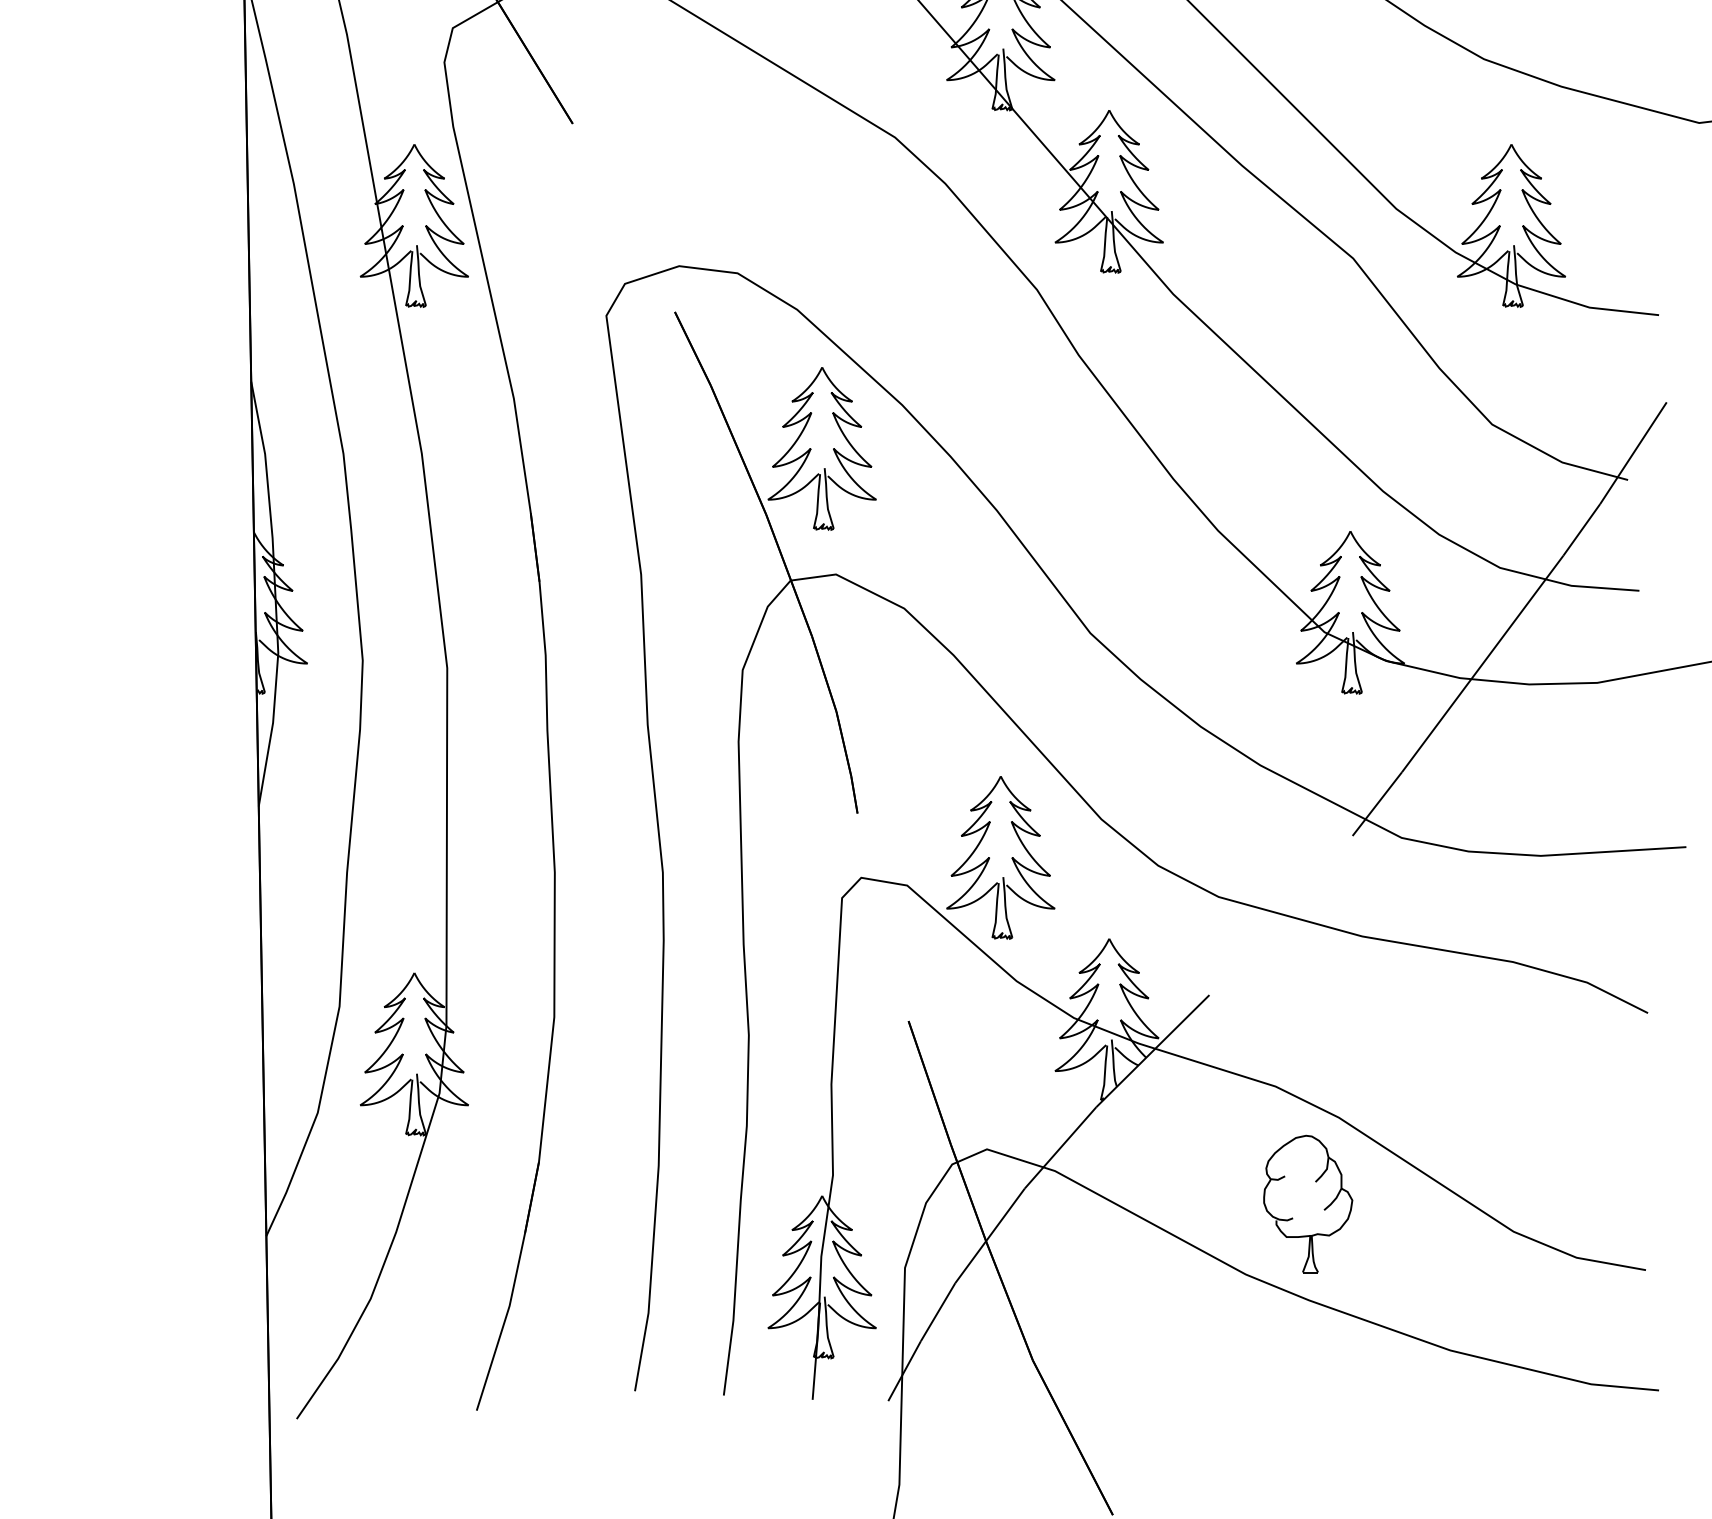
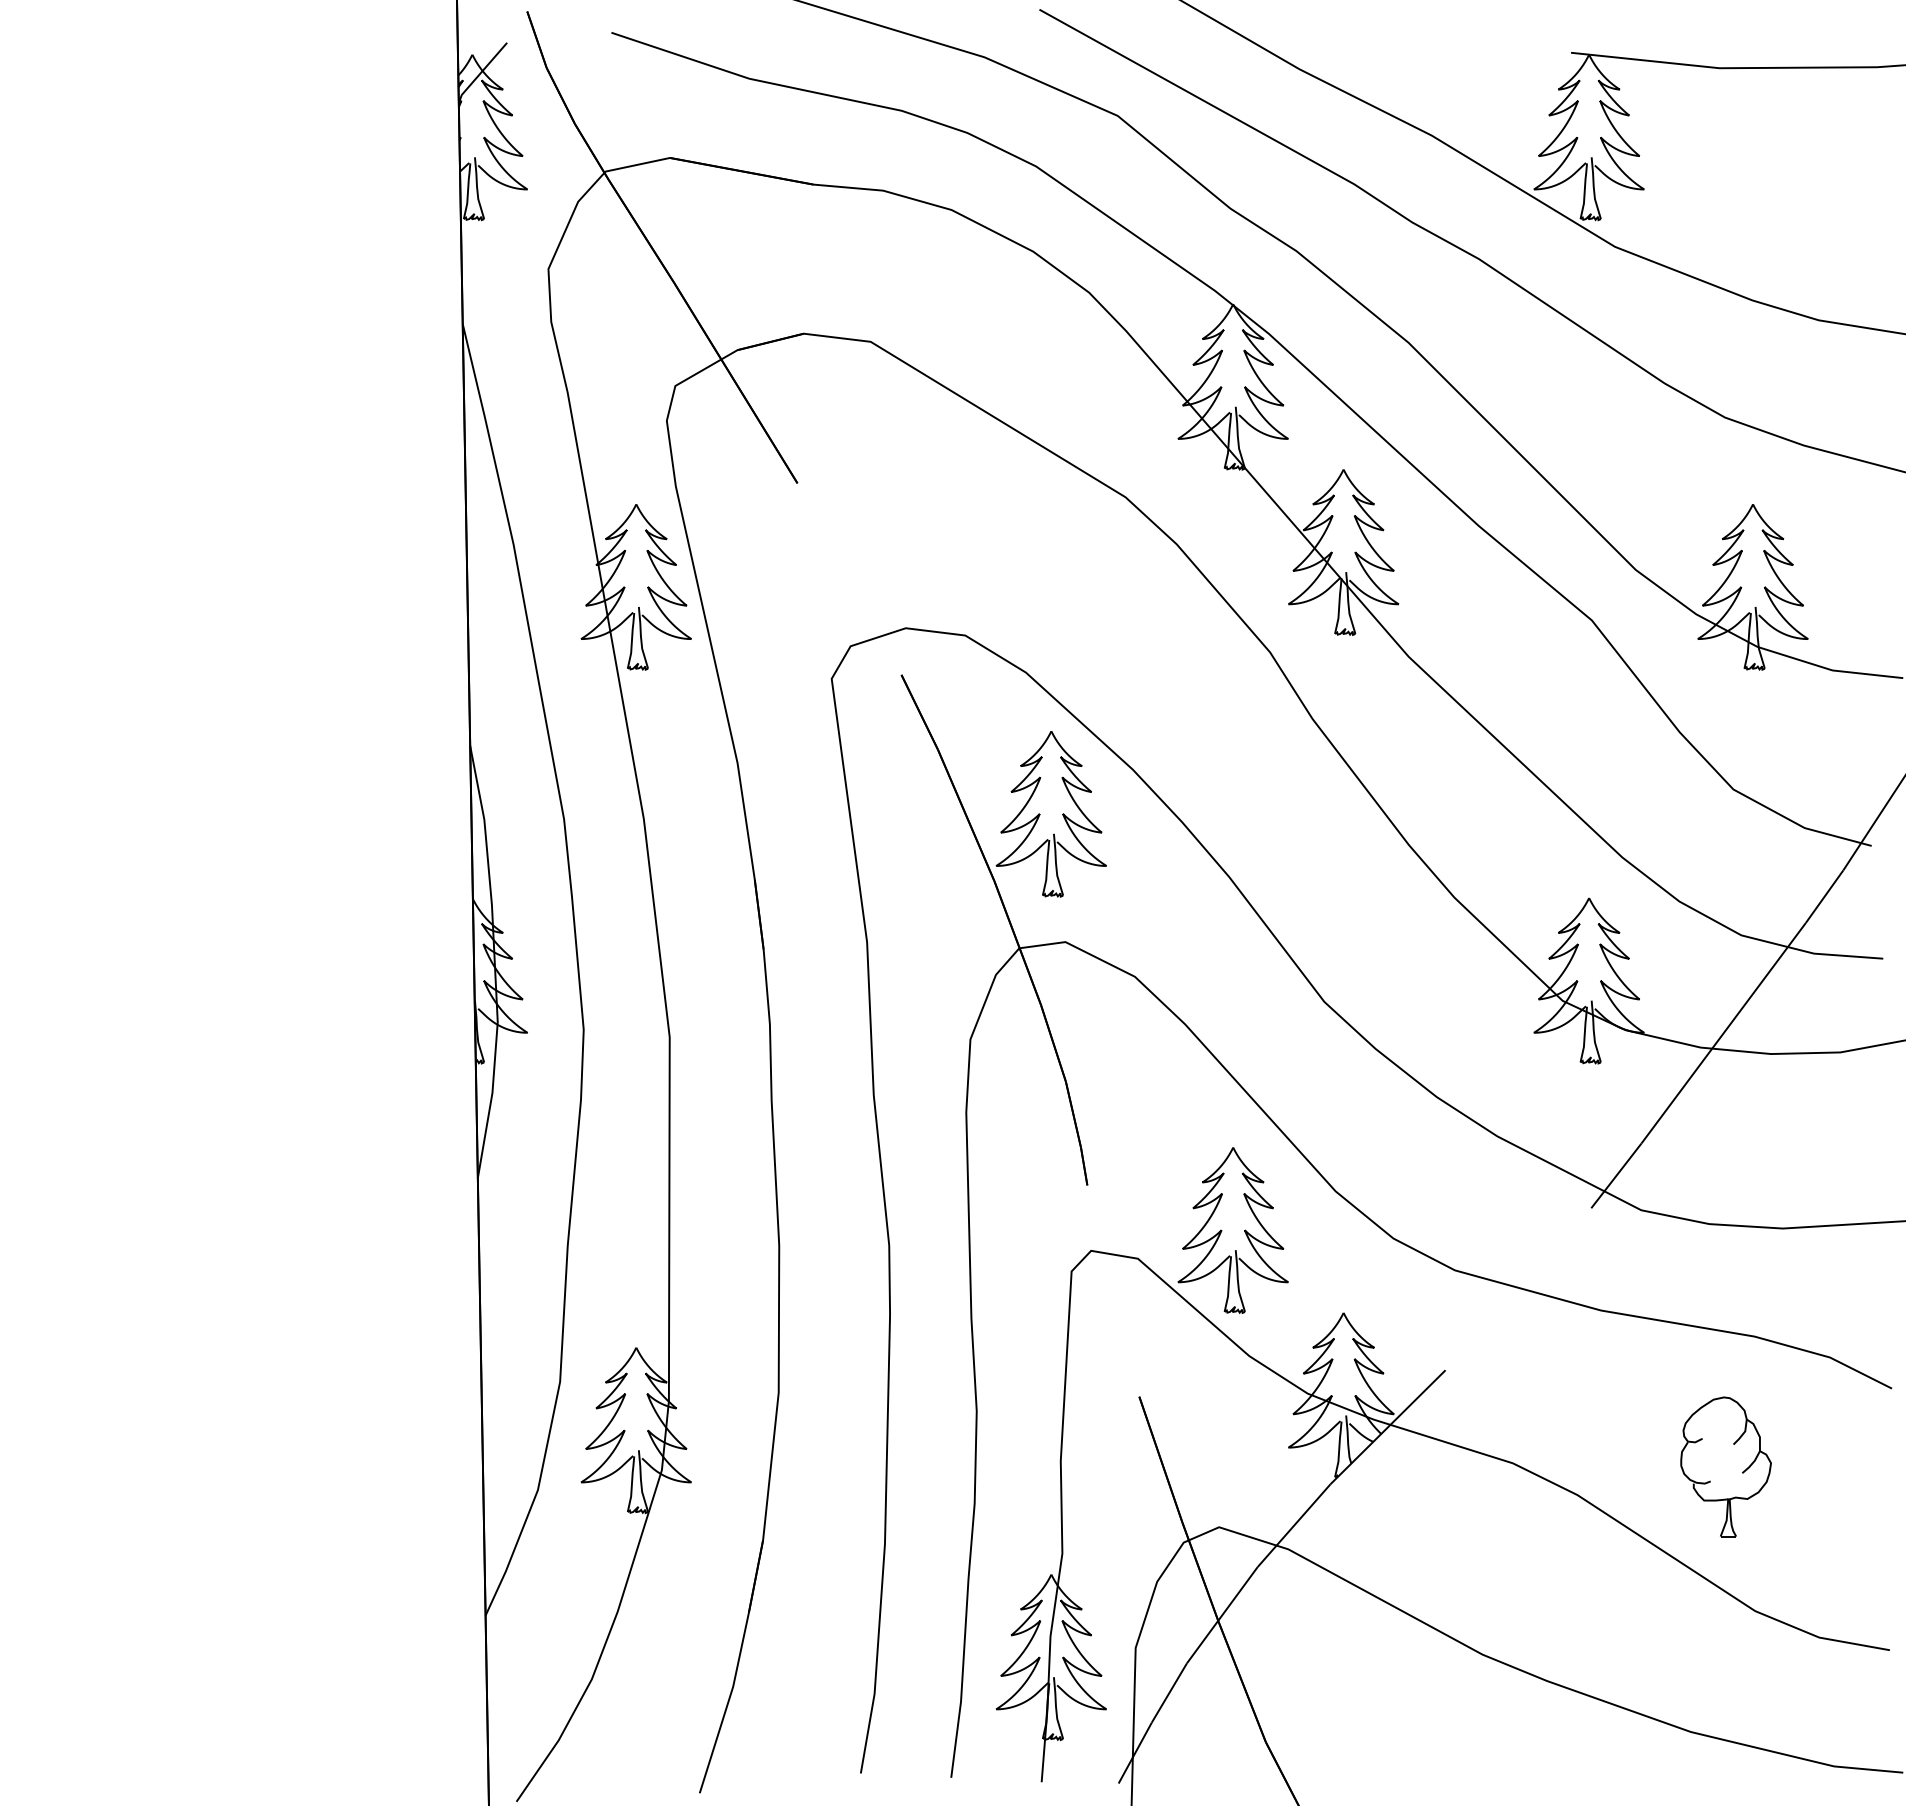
part: (1307, 1203) -> (1725, 1466), moved

